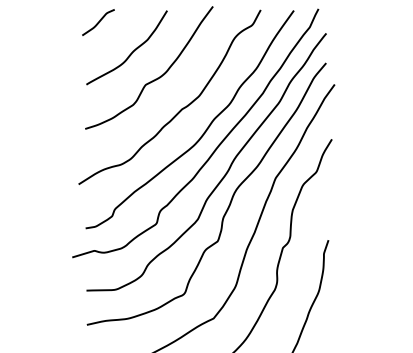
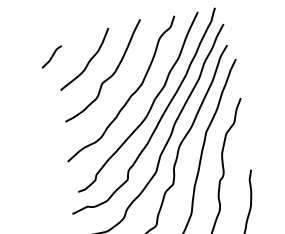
curve: (98, 22) -> (51, 56), moved

